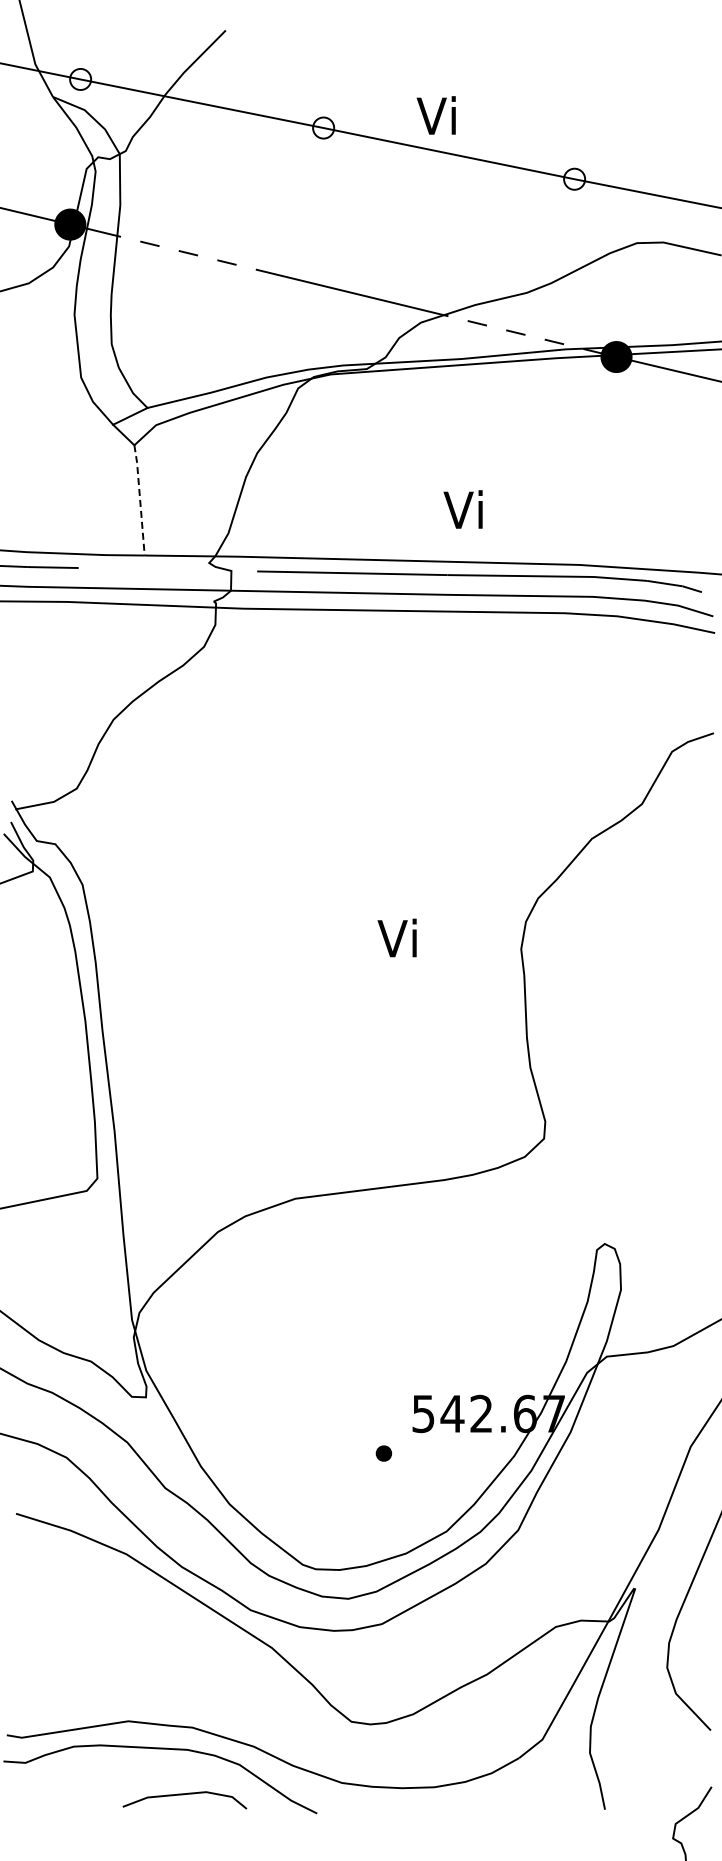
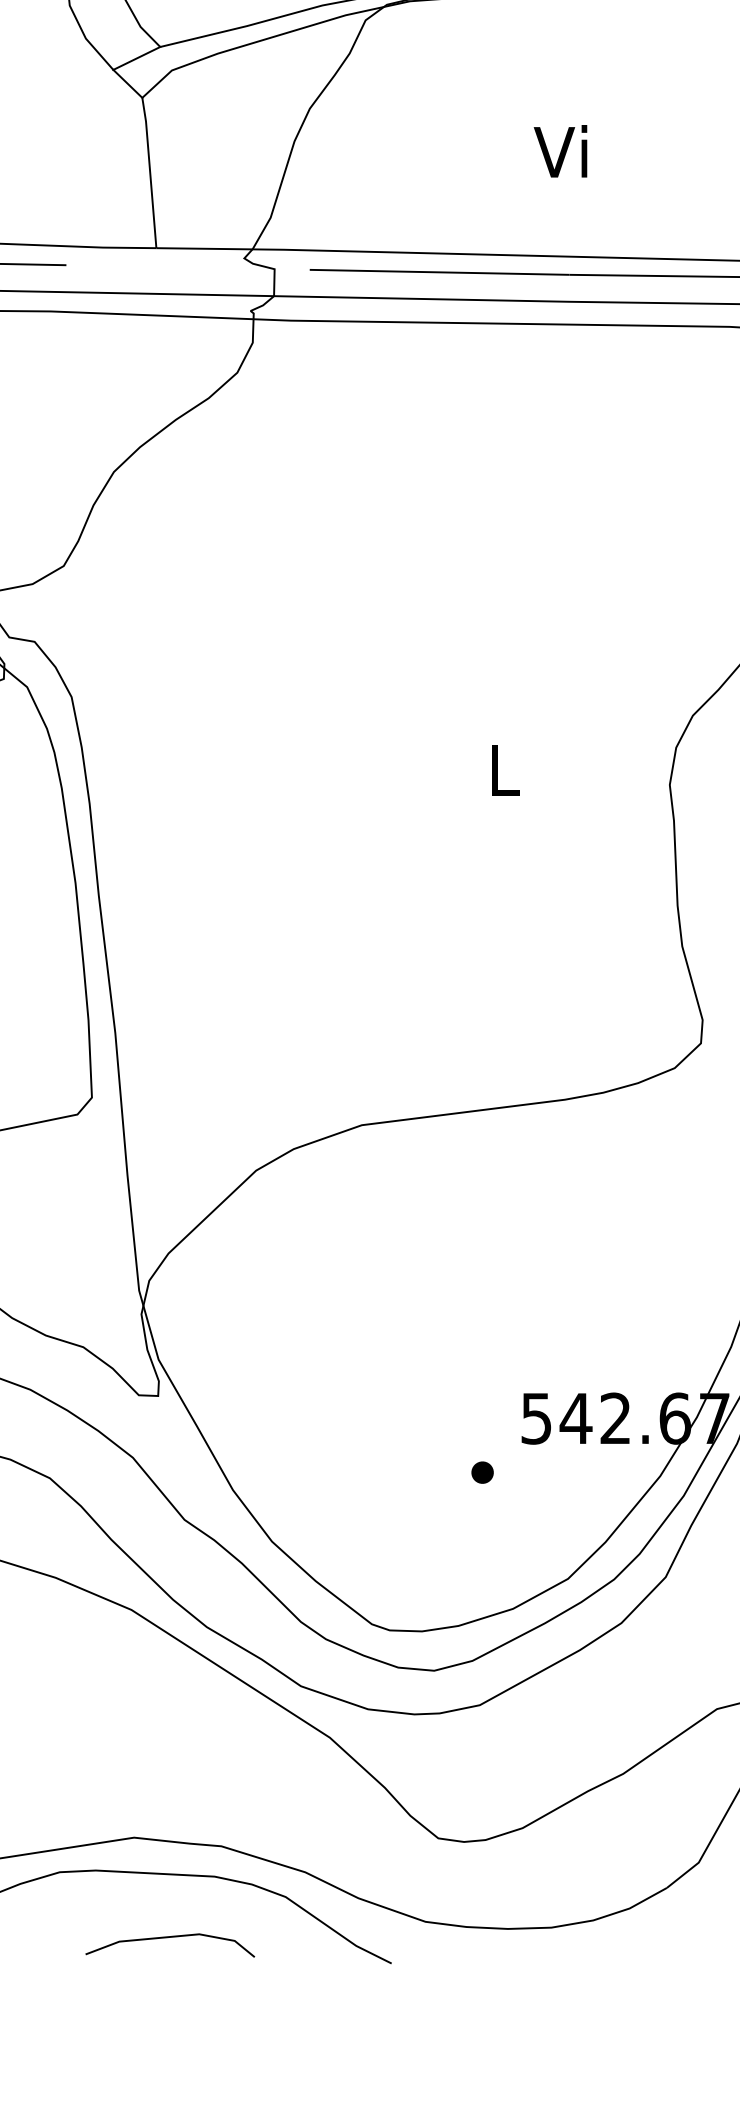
line: (140, 500) -> (150, 173), dashed -> solid
text: (462, 509) -> (559, 151), moved
text: (396, 937) -> (499, 768), Vi -> L
line: (183, 1795) -> (168, 1938), moved

